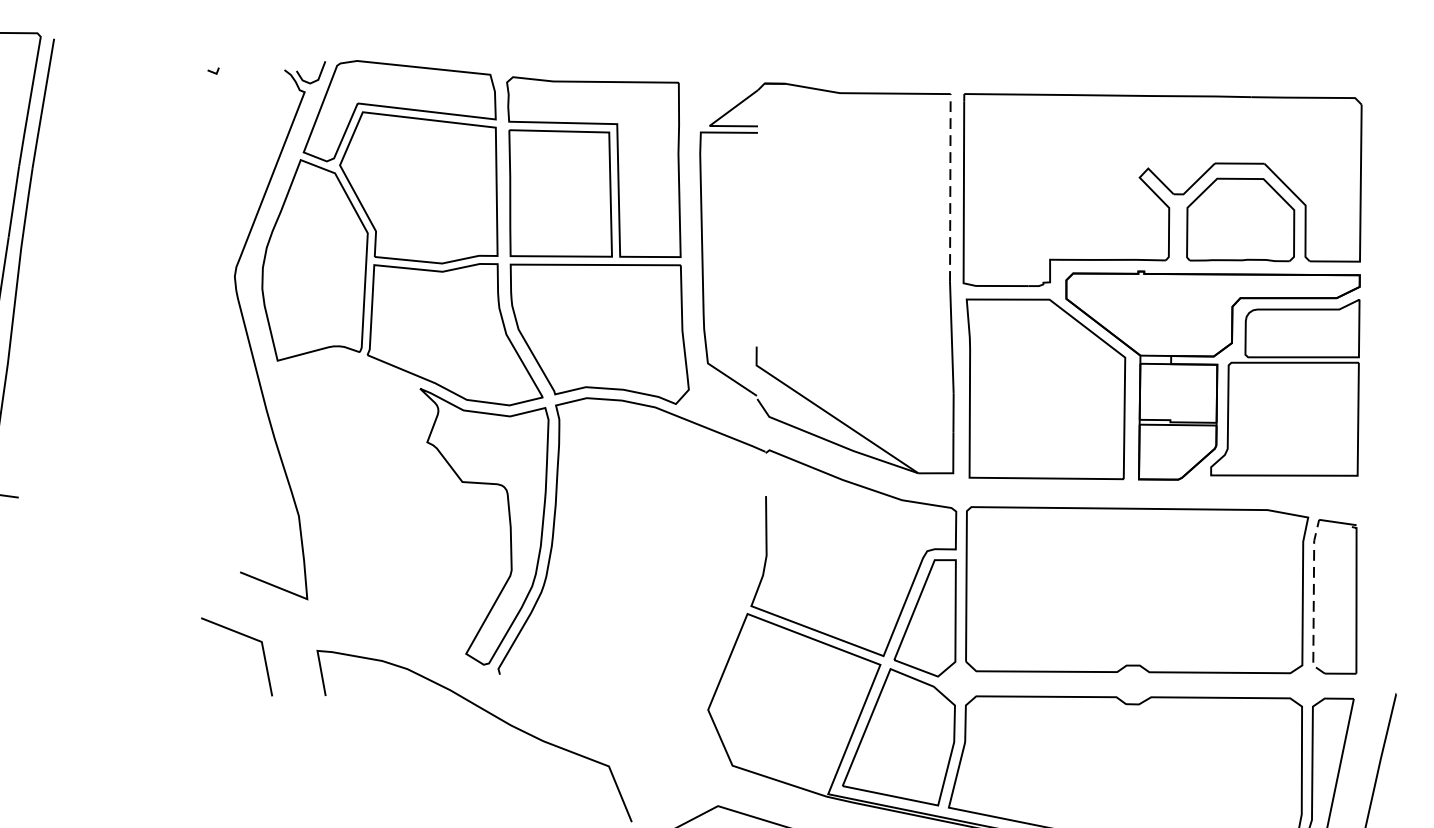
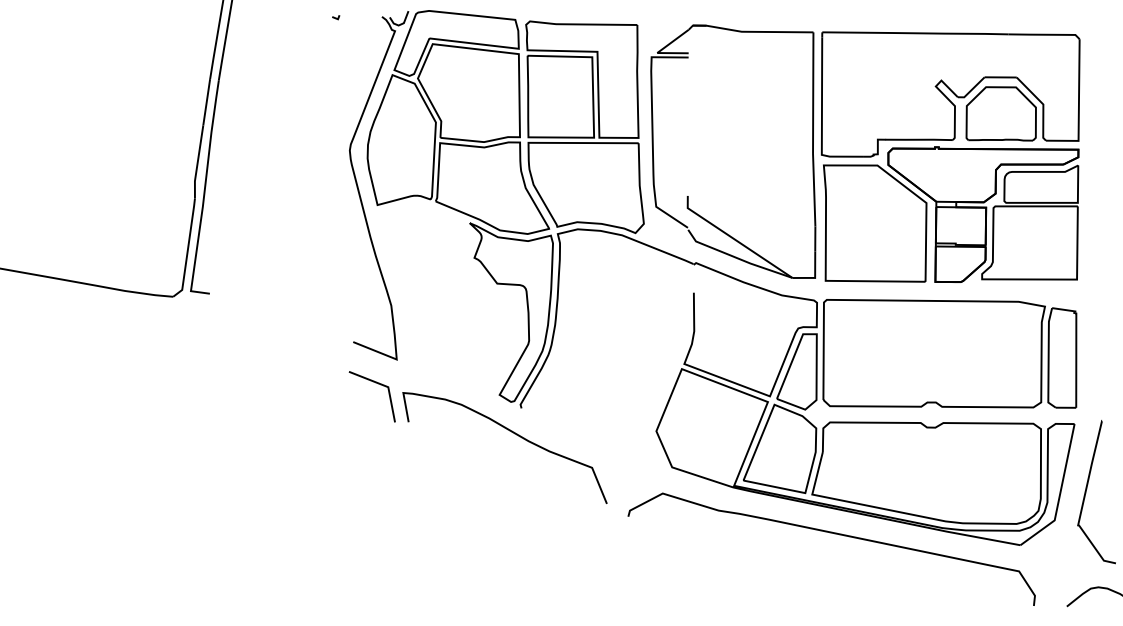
line: (950, 186) -> (813, 92), dashed -> solid
line: (1313, 599) -> (1048, 359), dashed -> solid
line: (242, 636) -> (375, 383), moved

